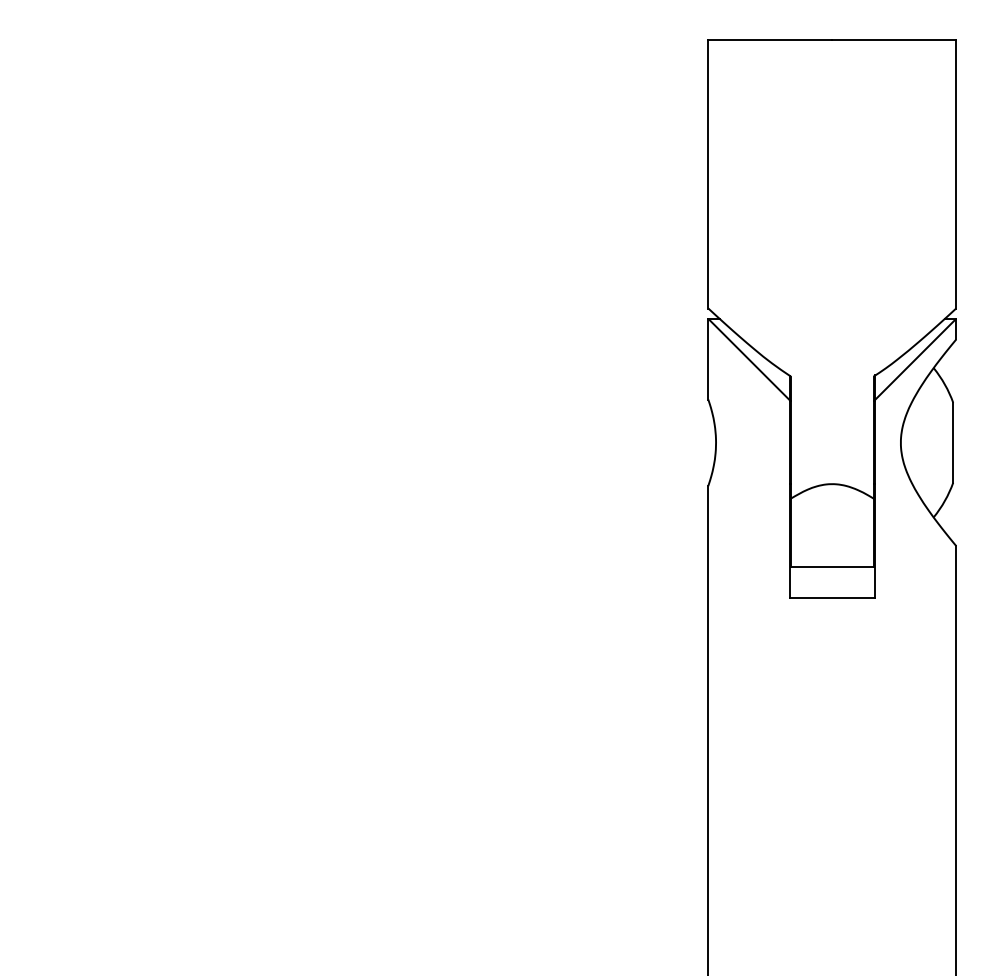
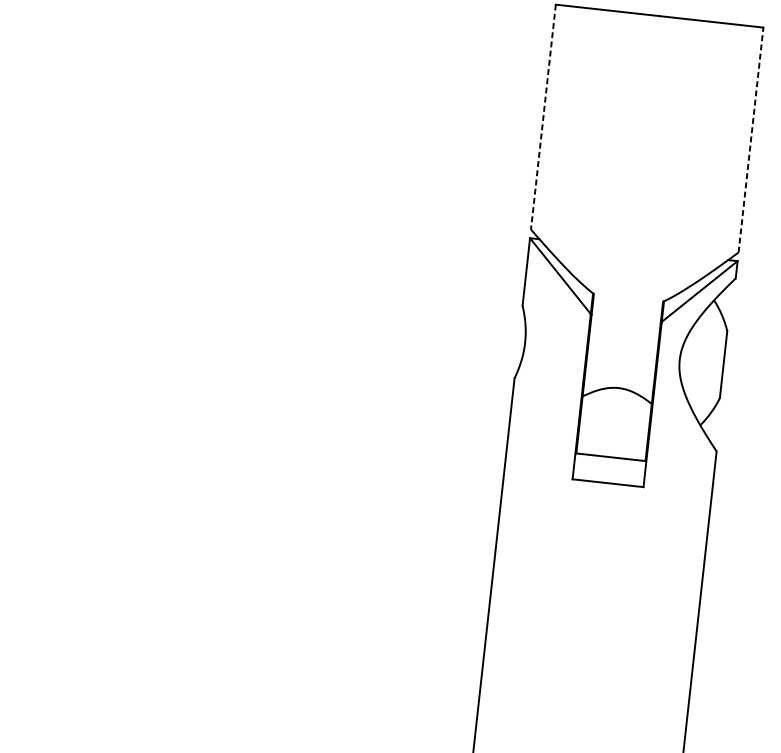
line: (708, 174) -> (543, 117), solid -> dashed
line: (956, 174) -> (751, 140), solid -> dashed

